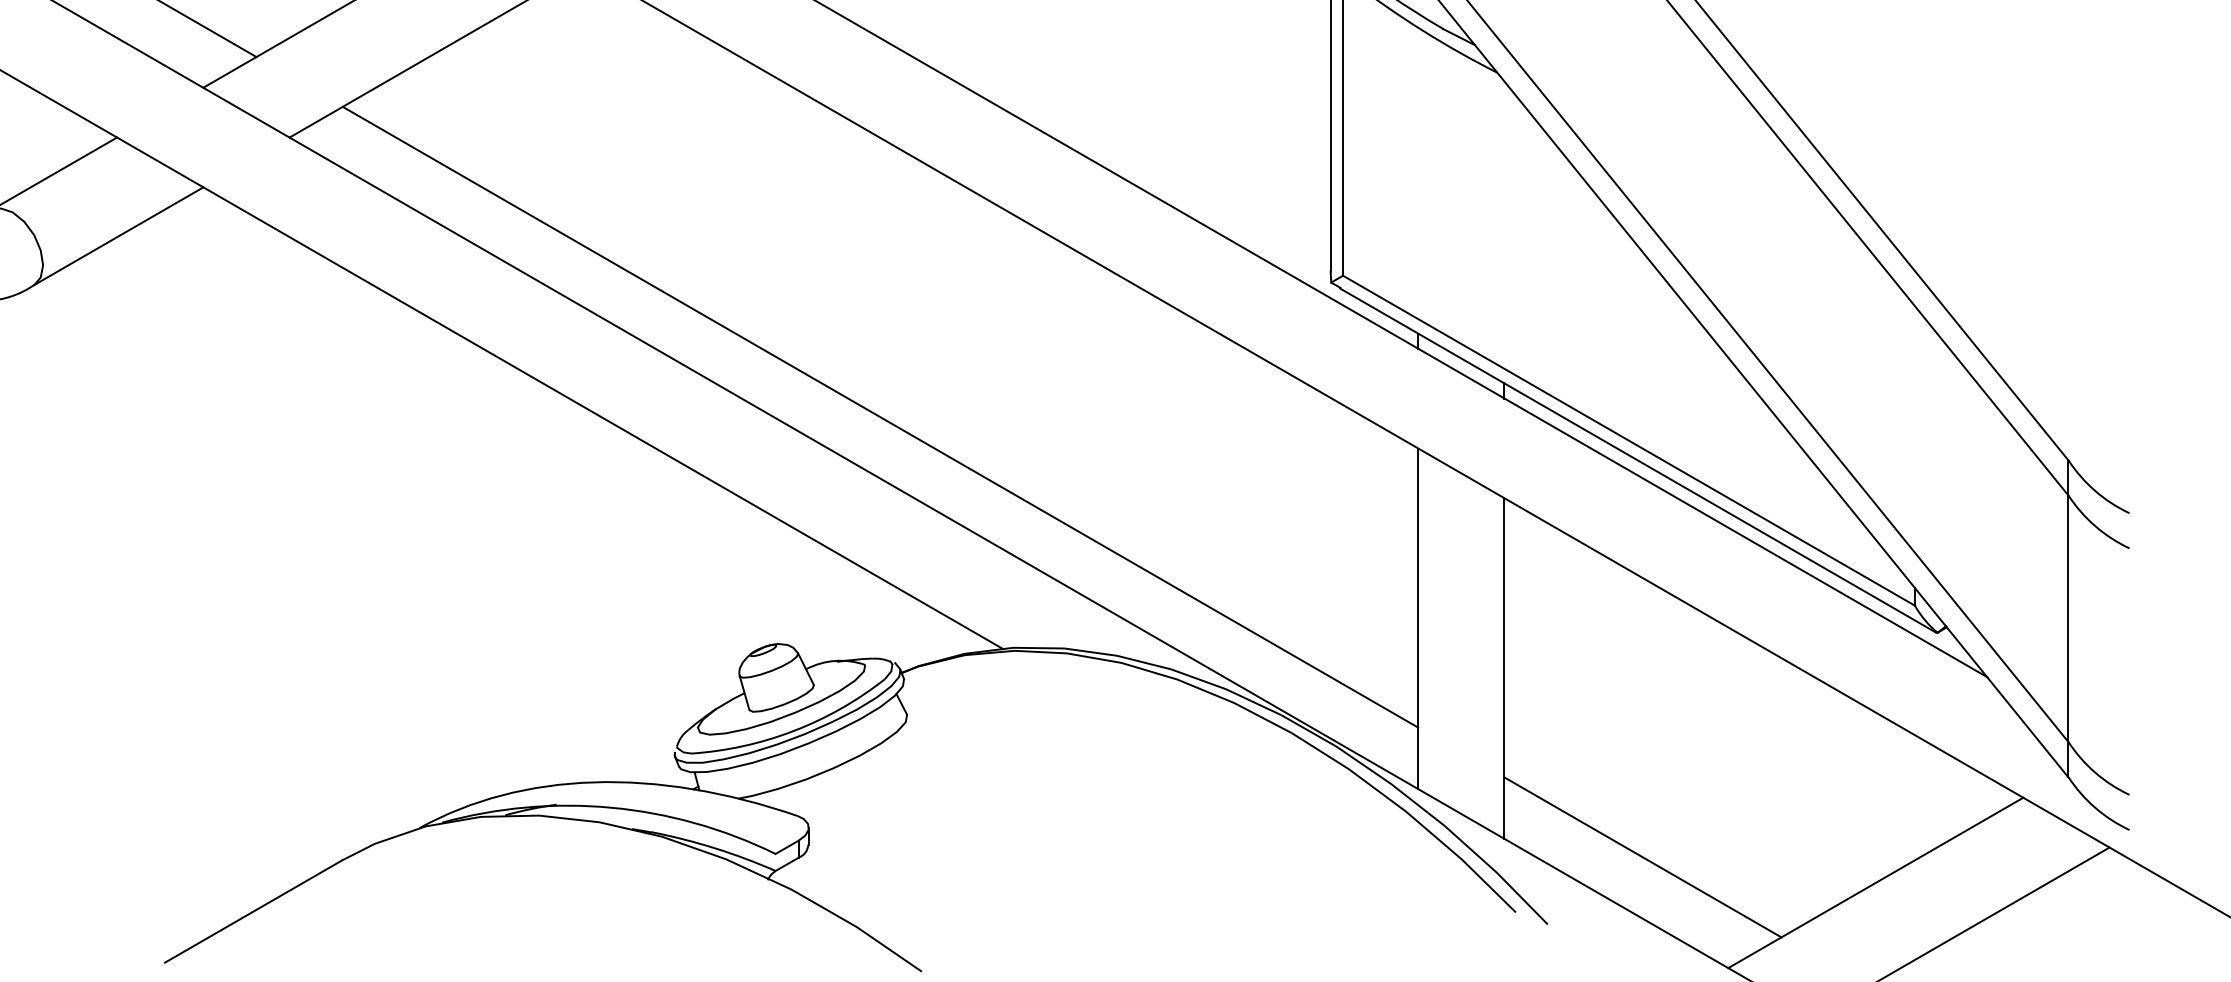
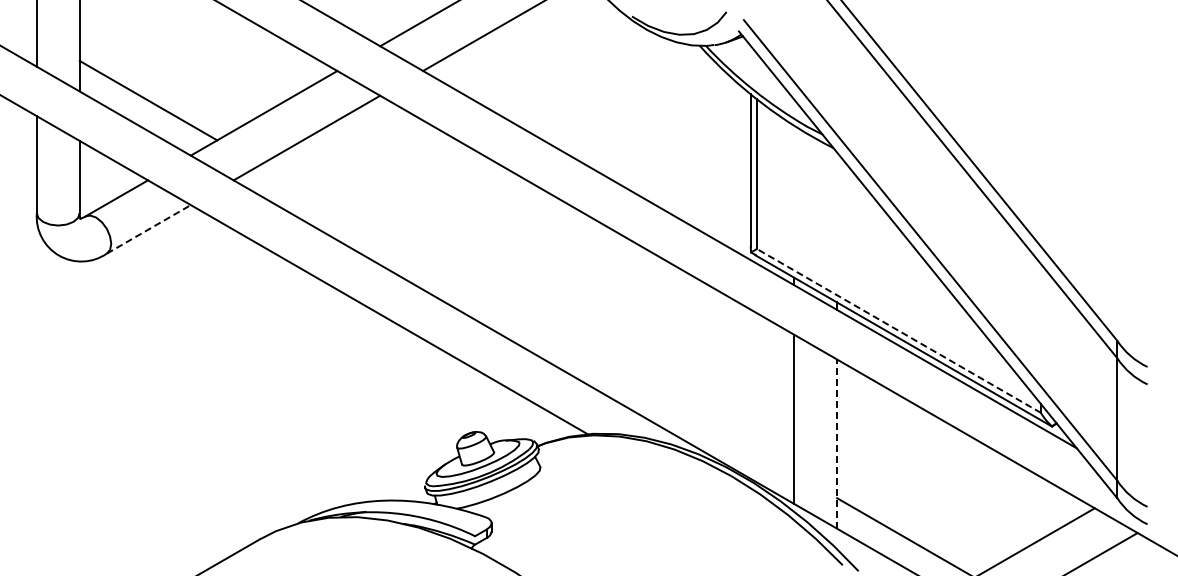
line: (120, 236) -> (149, 229), solid -> dashed
line: (881, 417) -> (527, 319), removed
line: (1630, 439) -> (899, 330), solid -> dashed
line: (1505, 669) -> (837, 444), solid -> dashed

